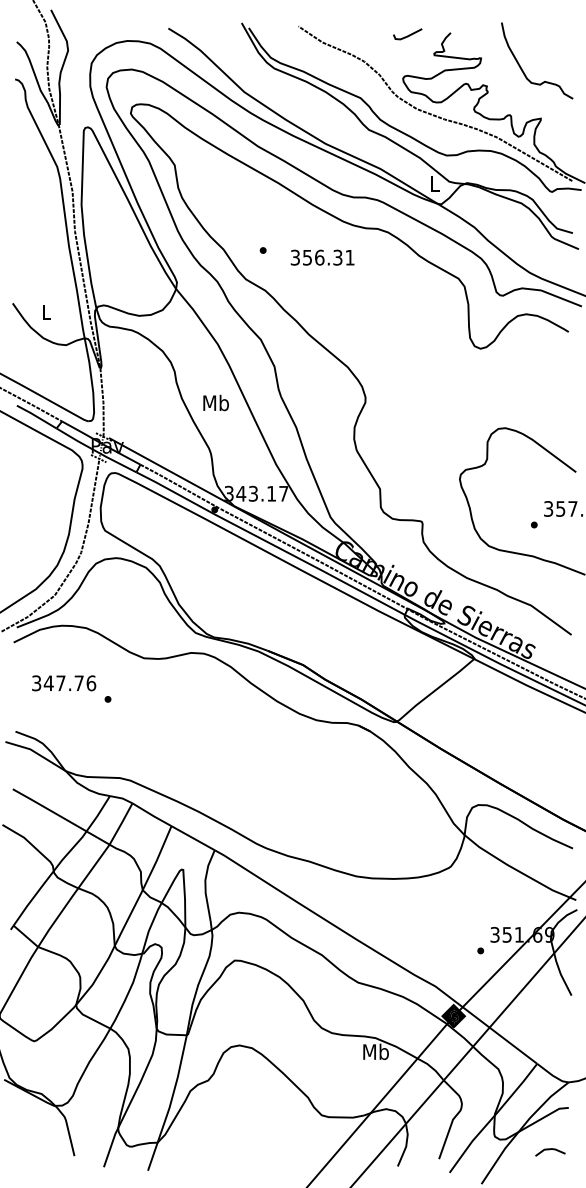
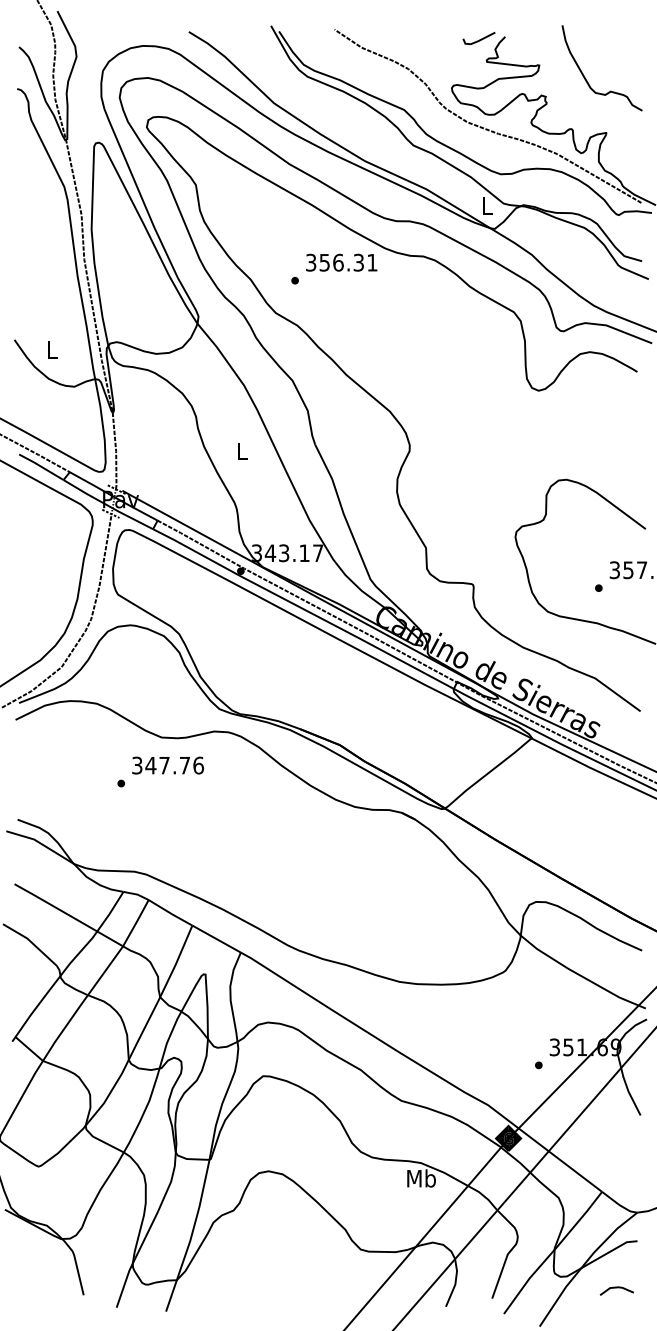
line: (408, 35) -> (479, 39), moved
text: (322, 257) -> (341, 262), moved
text: (216, 402) -> (242, 451), Mb -> L
text: (63, 683) -> (167, 765), moved

